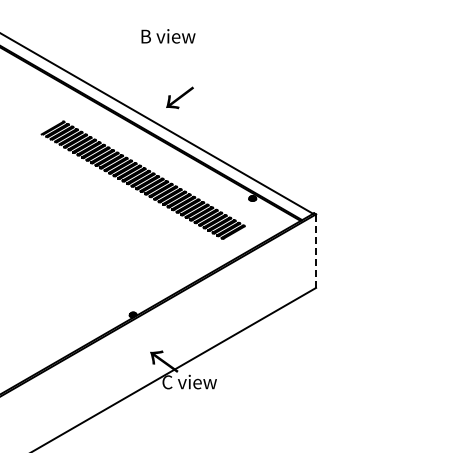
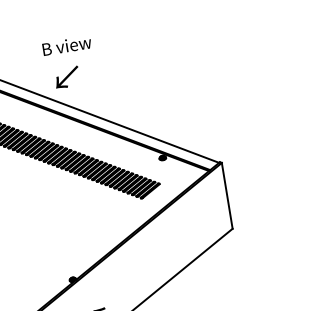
text: (168, 36) -> (67, 45), moved
text: (179, 97) -> (66, 77), moved
line: (316, 251) -> (227, 196), dashed -> solid

